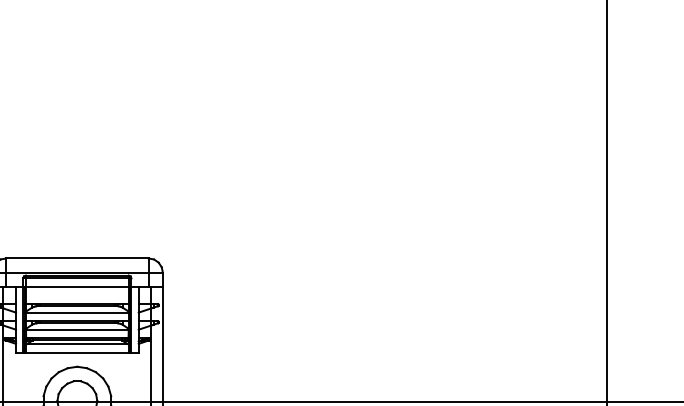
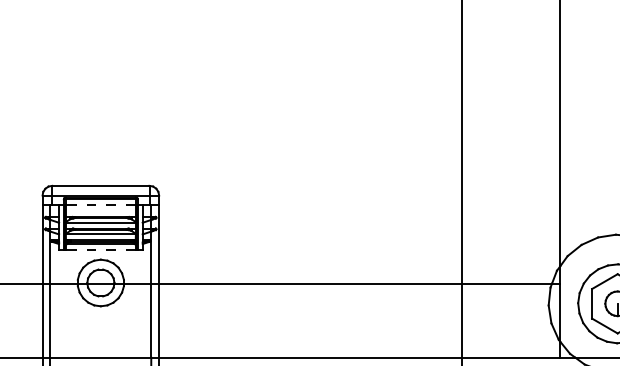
line: (76, 287) -> (100, 205), solid -> dashed
line: (76, 353) -> (100, 250), solid -> dashed

